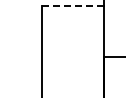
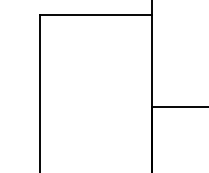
line: (72, 6) -> (95, 16), dashed -> solid

